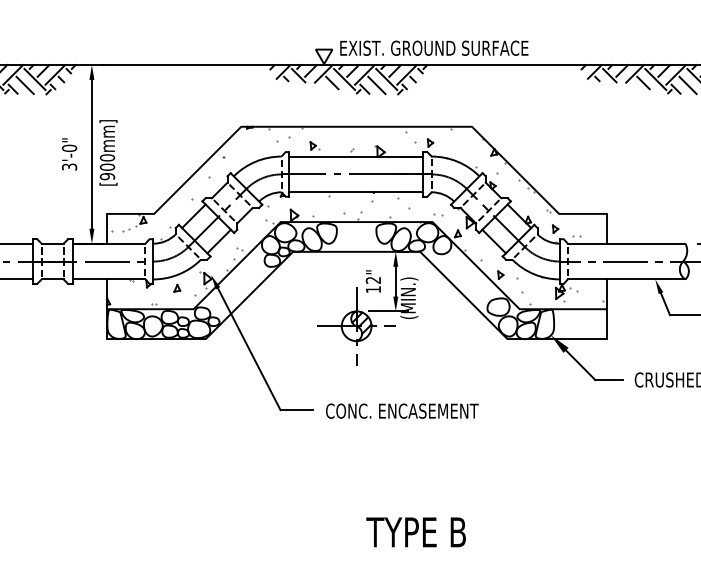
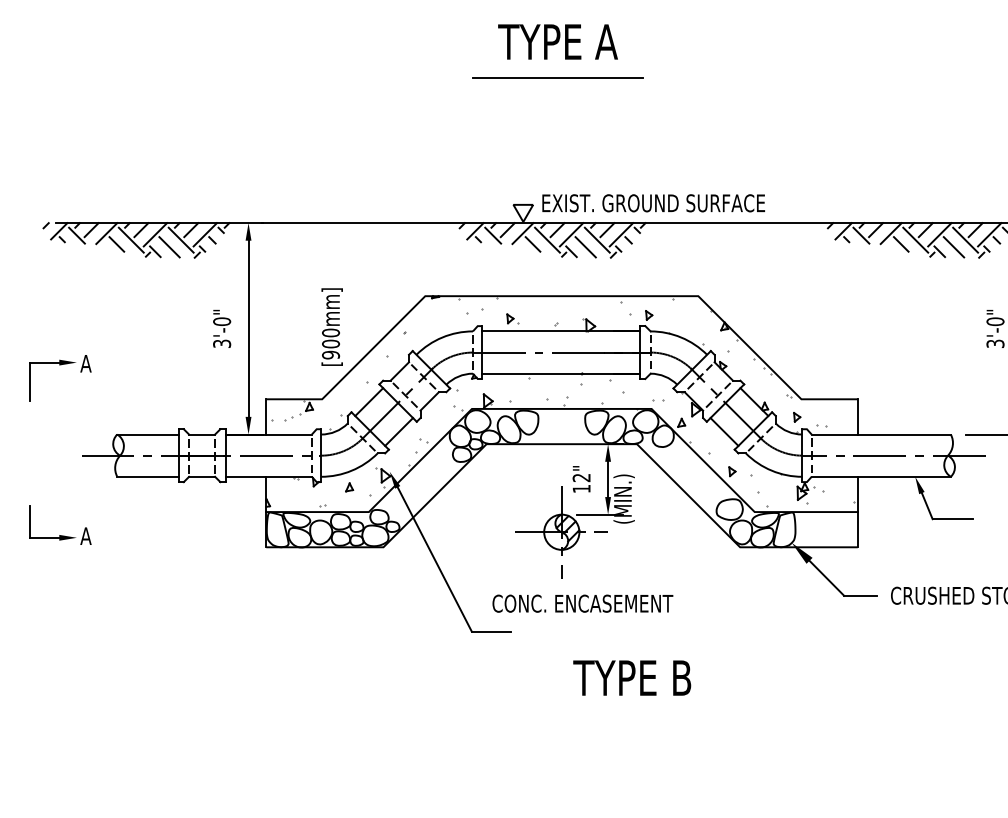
text: (107, 152) -> (331, 326), moved
text: (402, 411) -> (582, 603), moved
text: (416, 531) -> (632, 677), moved

